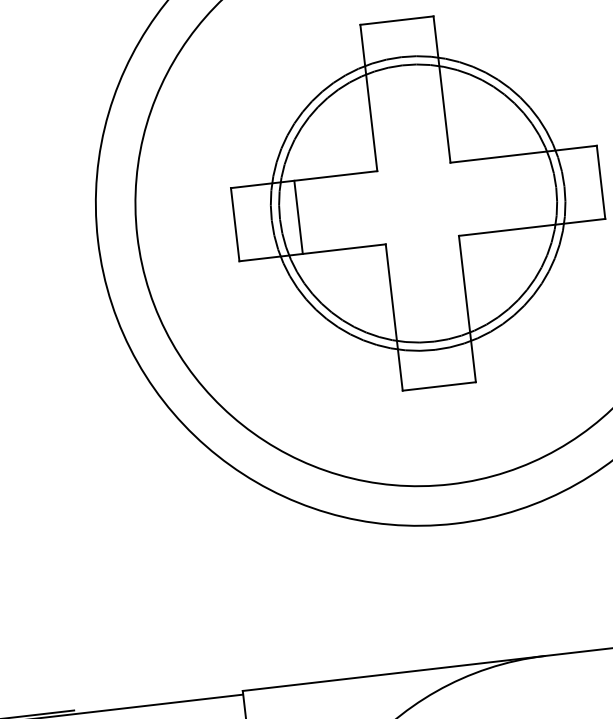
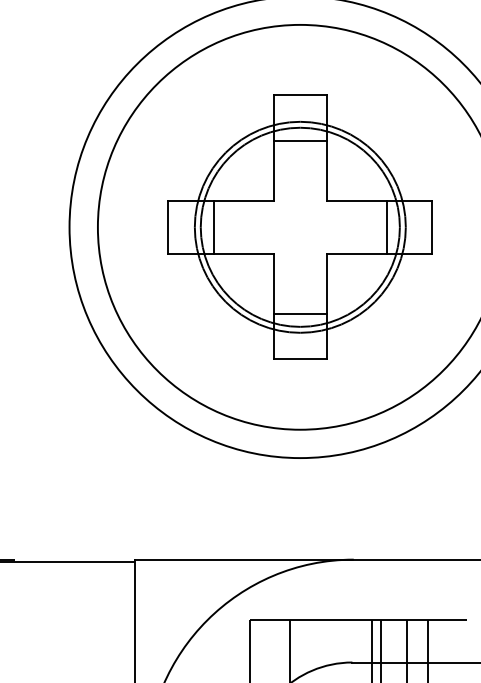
line: (403, 84) -> (299, 141), added
line: (537, 188) -> (386, 226), added
line: (430, 323) -> (299, 313), added

